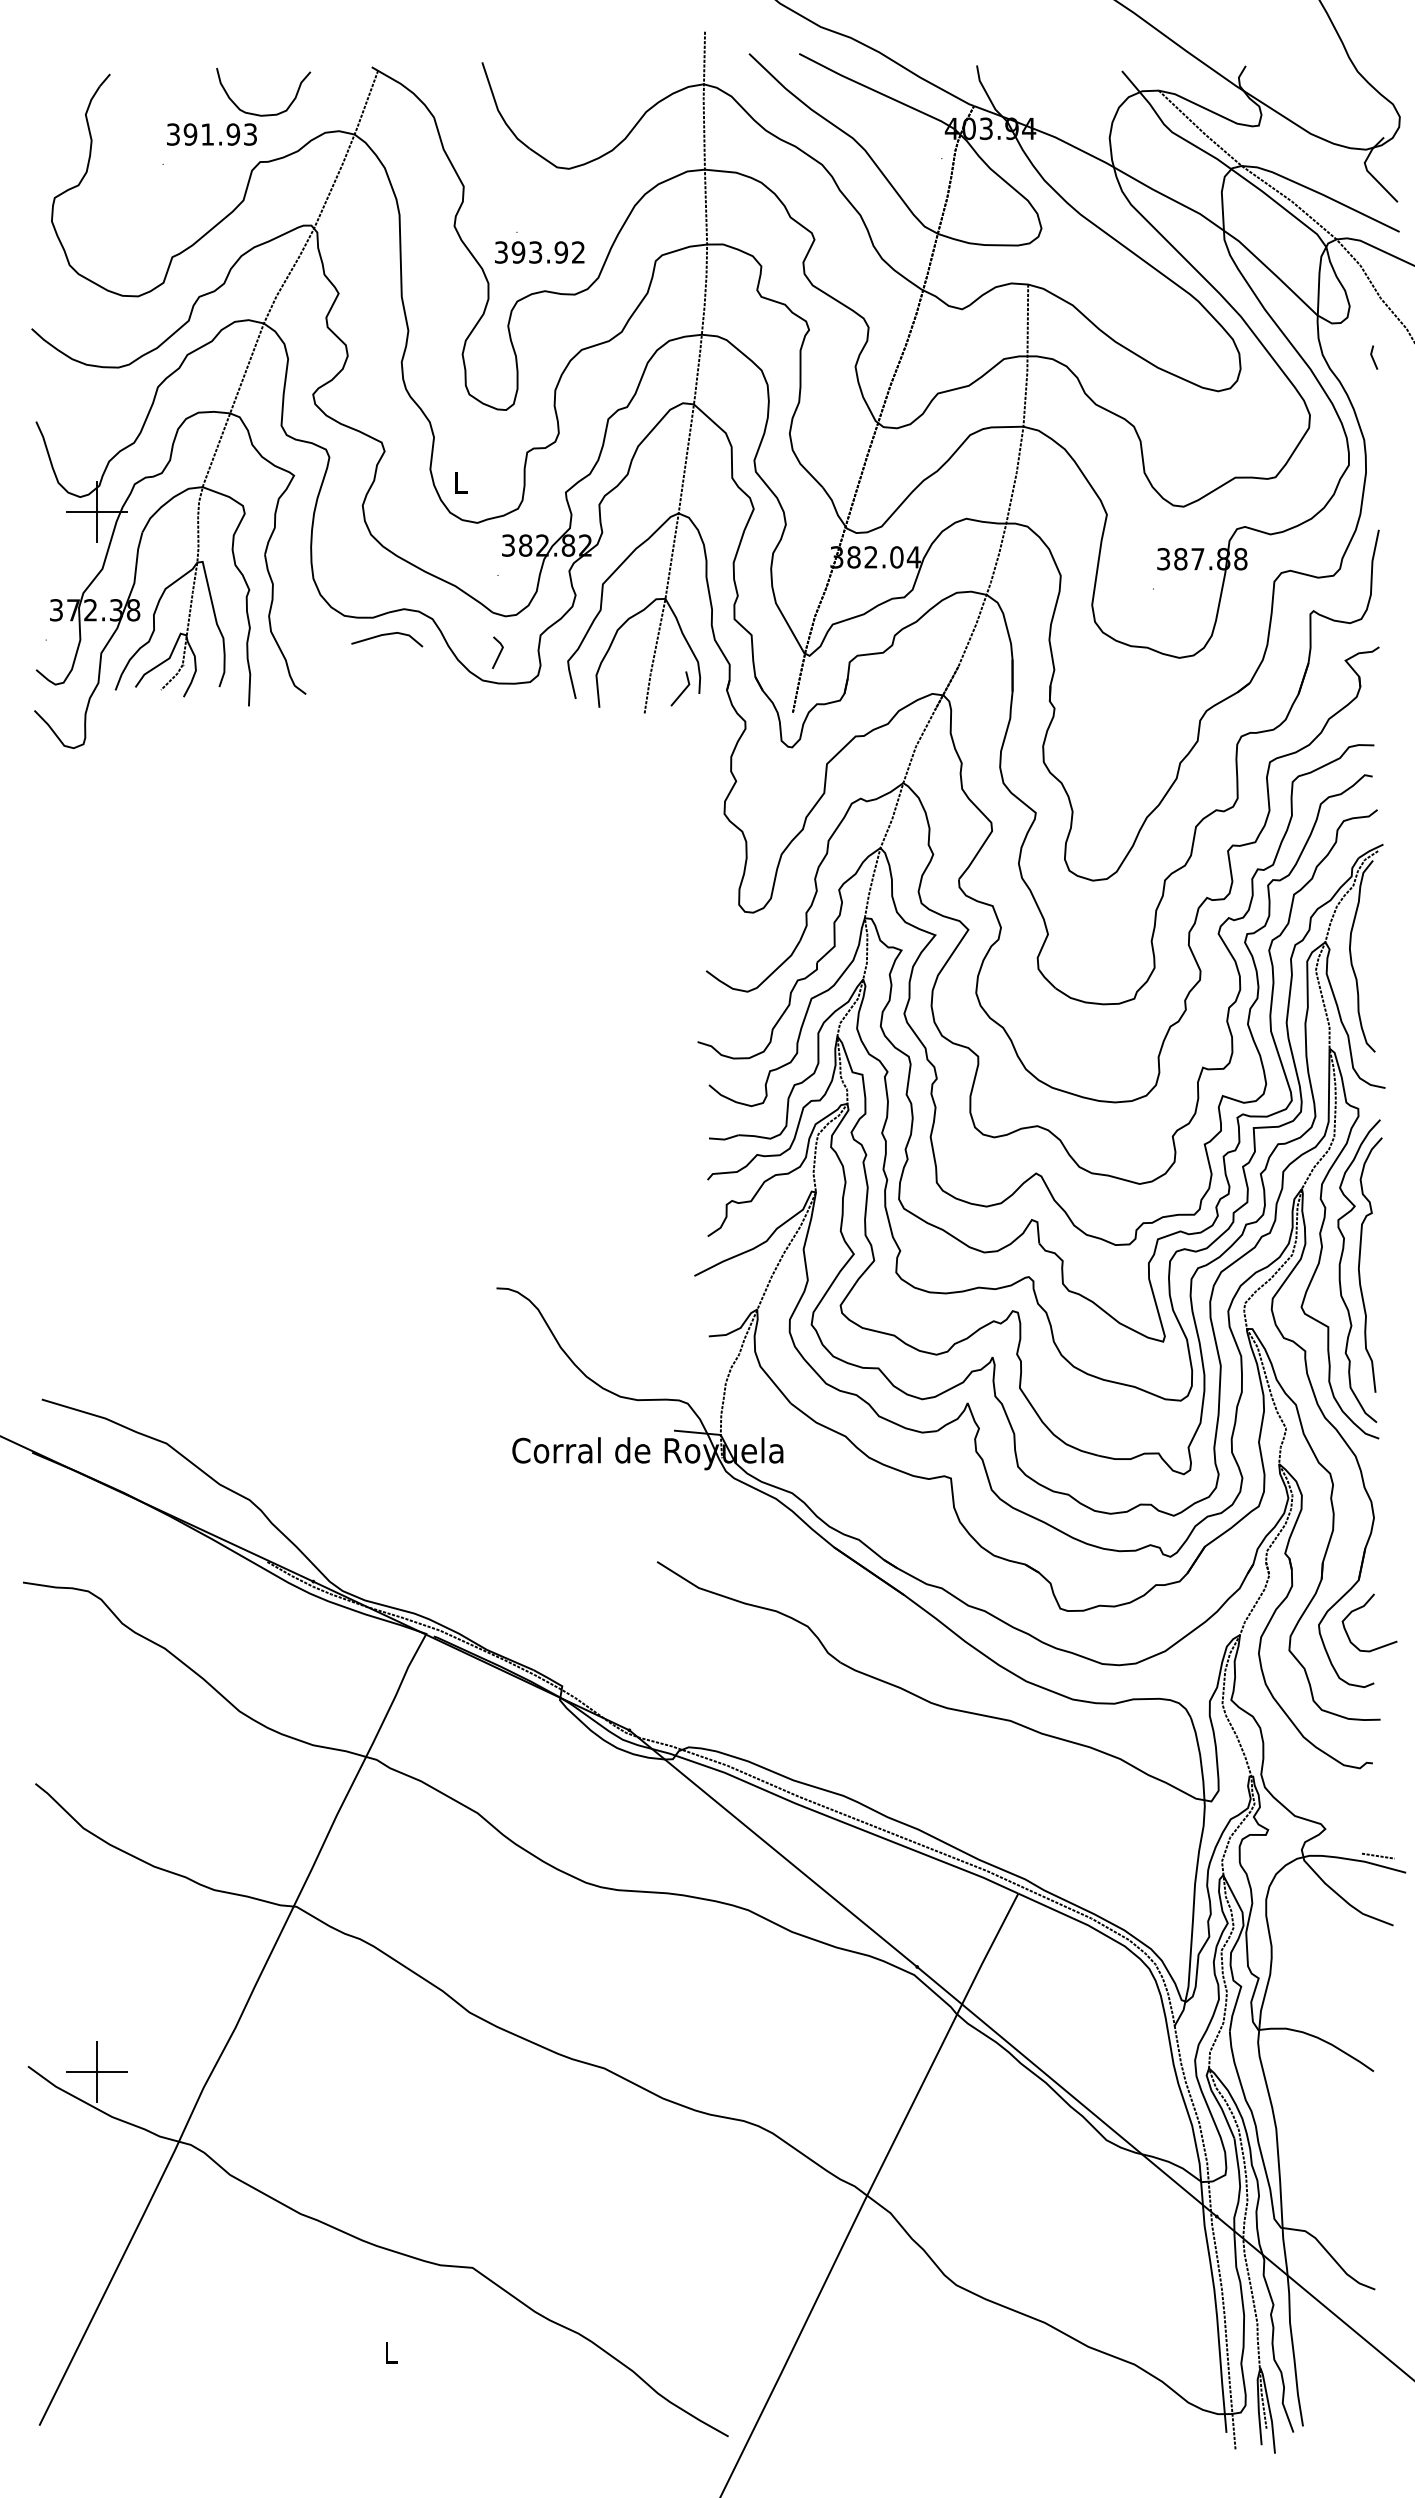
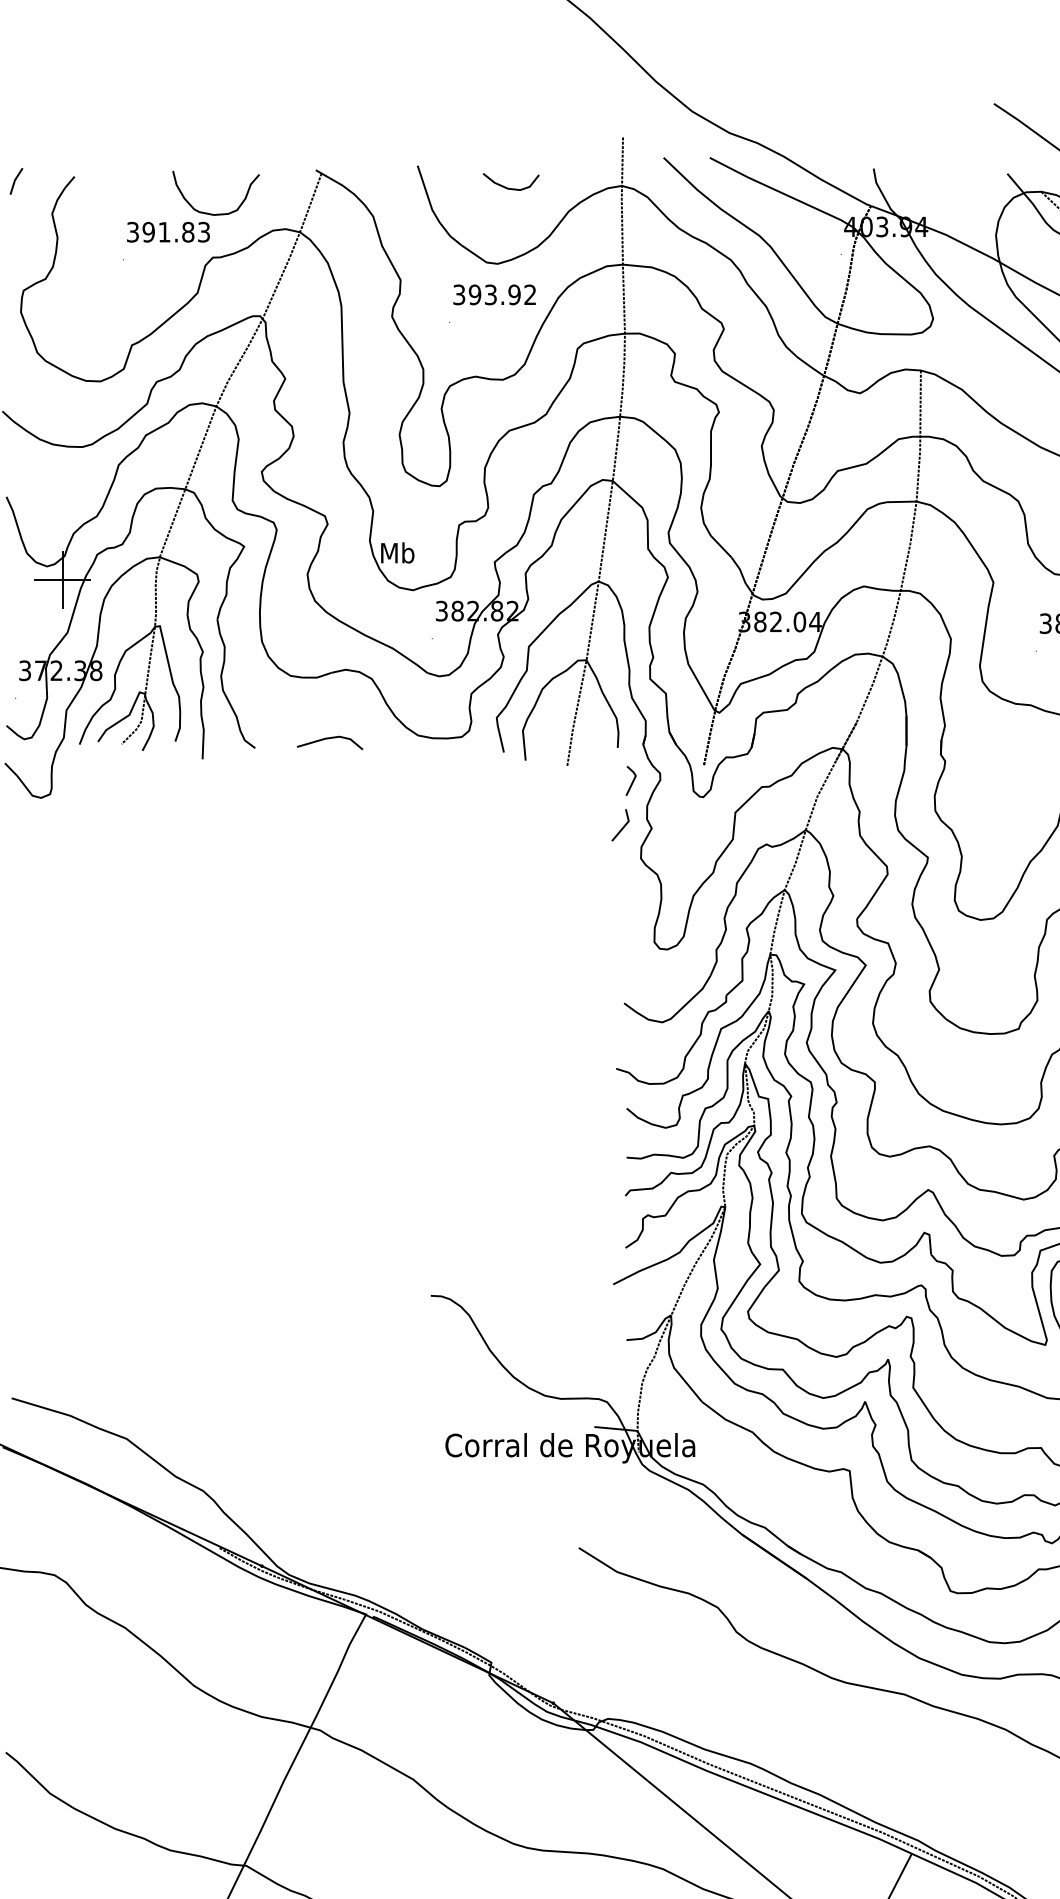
line: (46, 78) -> (15, 180), added
curve: (583, 86) -> (510, 187), added
text: (233, 134) -> (188, 232), 391.93 -> 391.83
text: (539, 252) -> (494, 294), moved
text: (460, 482) -> (397, 552), L -> Mb
line: (387, 635) -> (330, 739), moved
line: (499, 652) -> (632, 780), moved
line: (683, 689) -> (623, 825), moved

